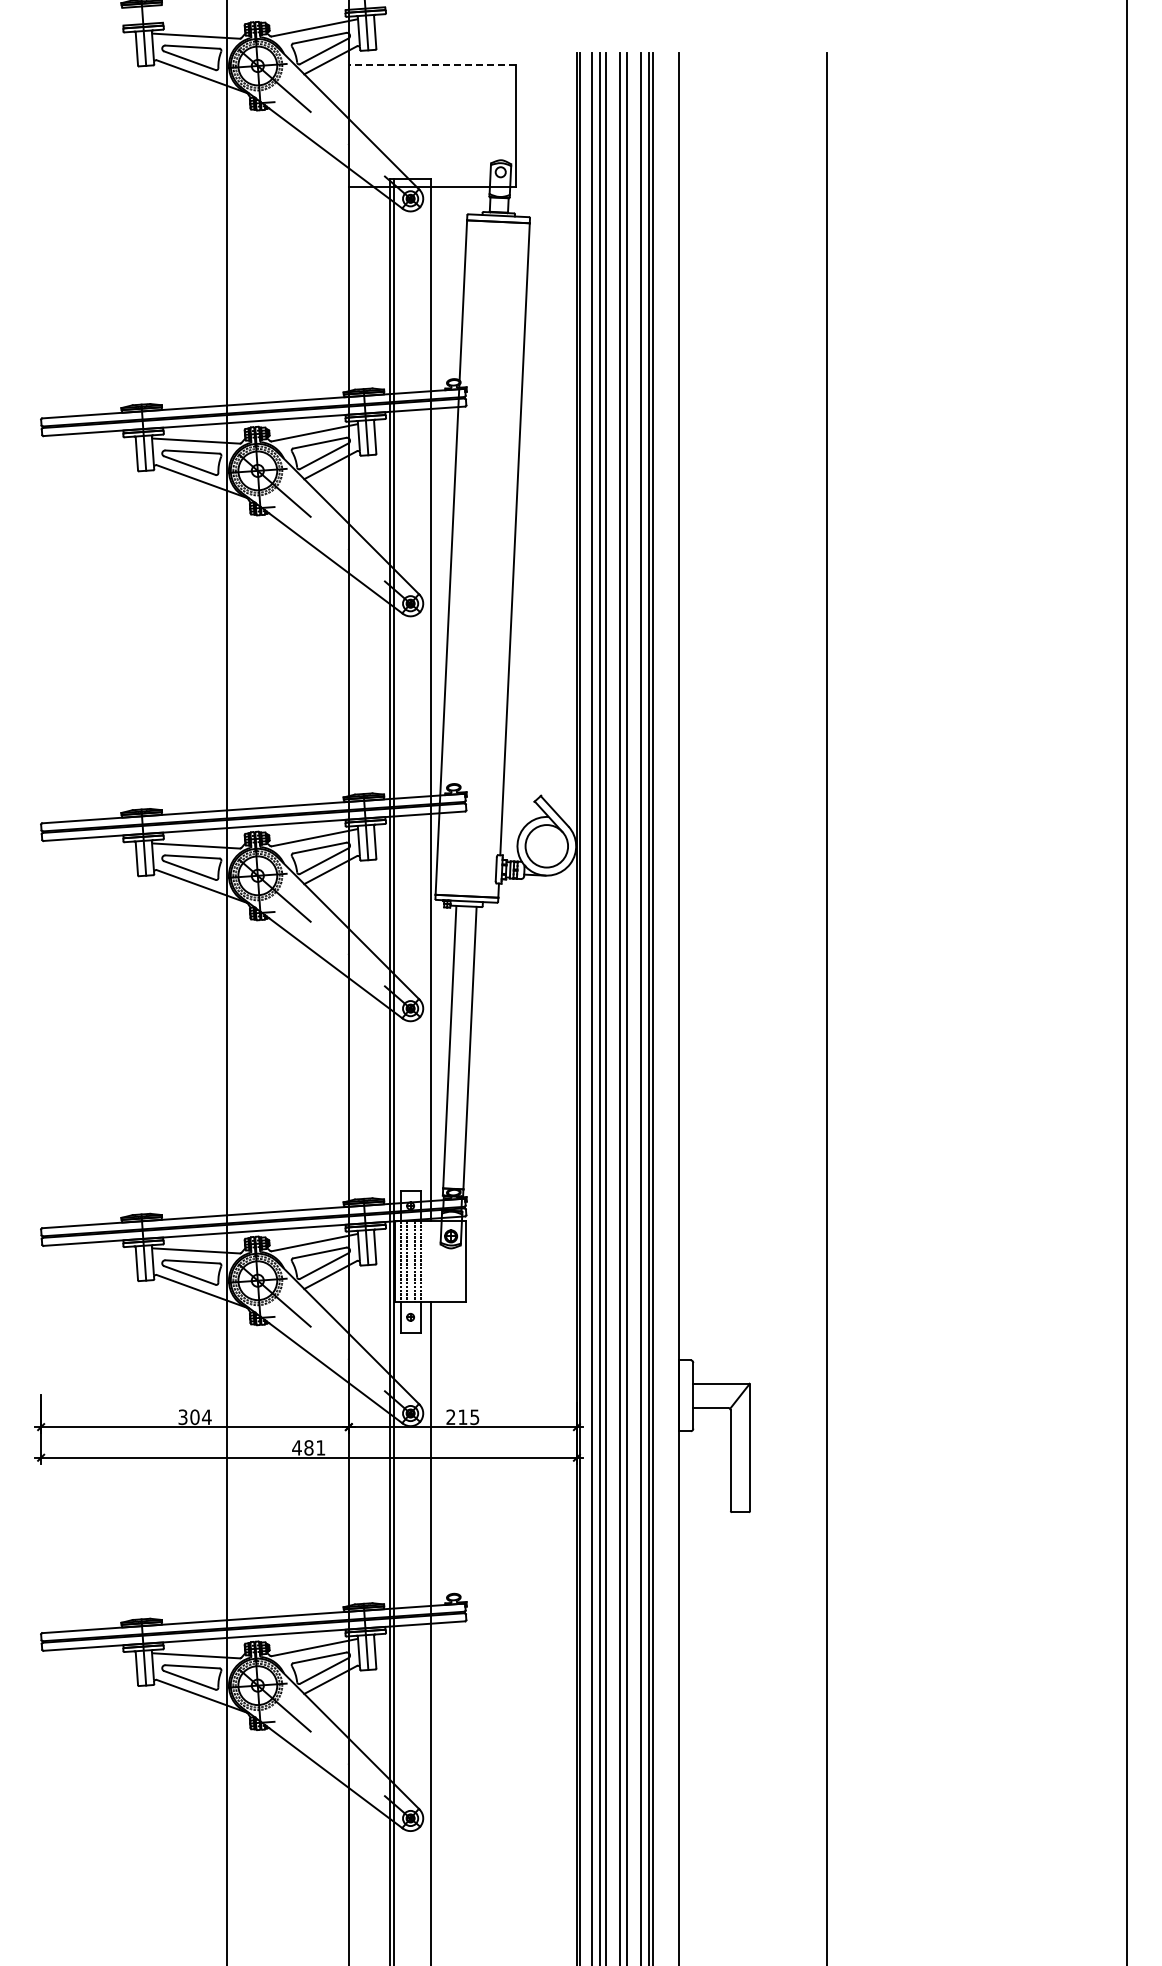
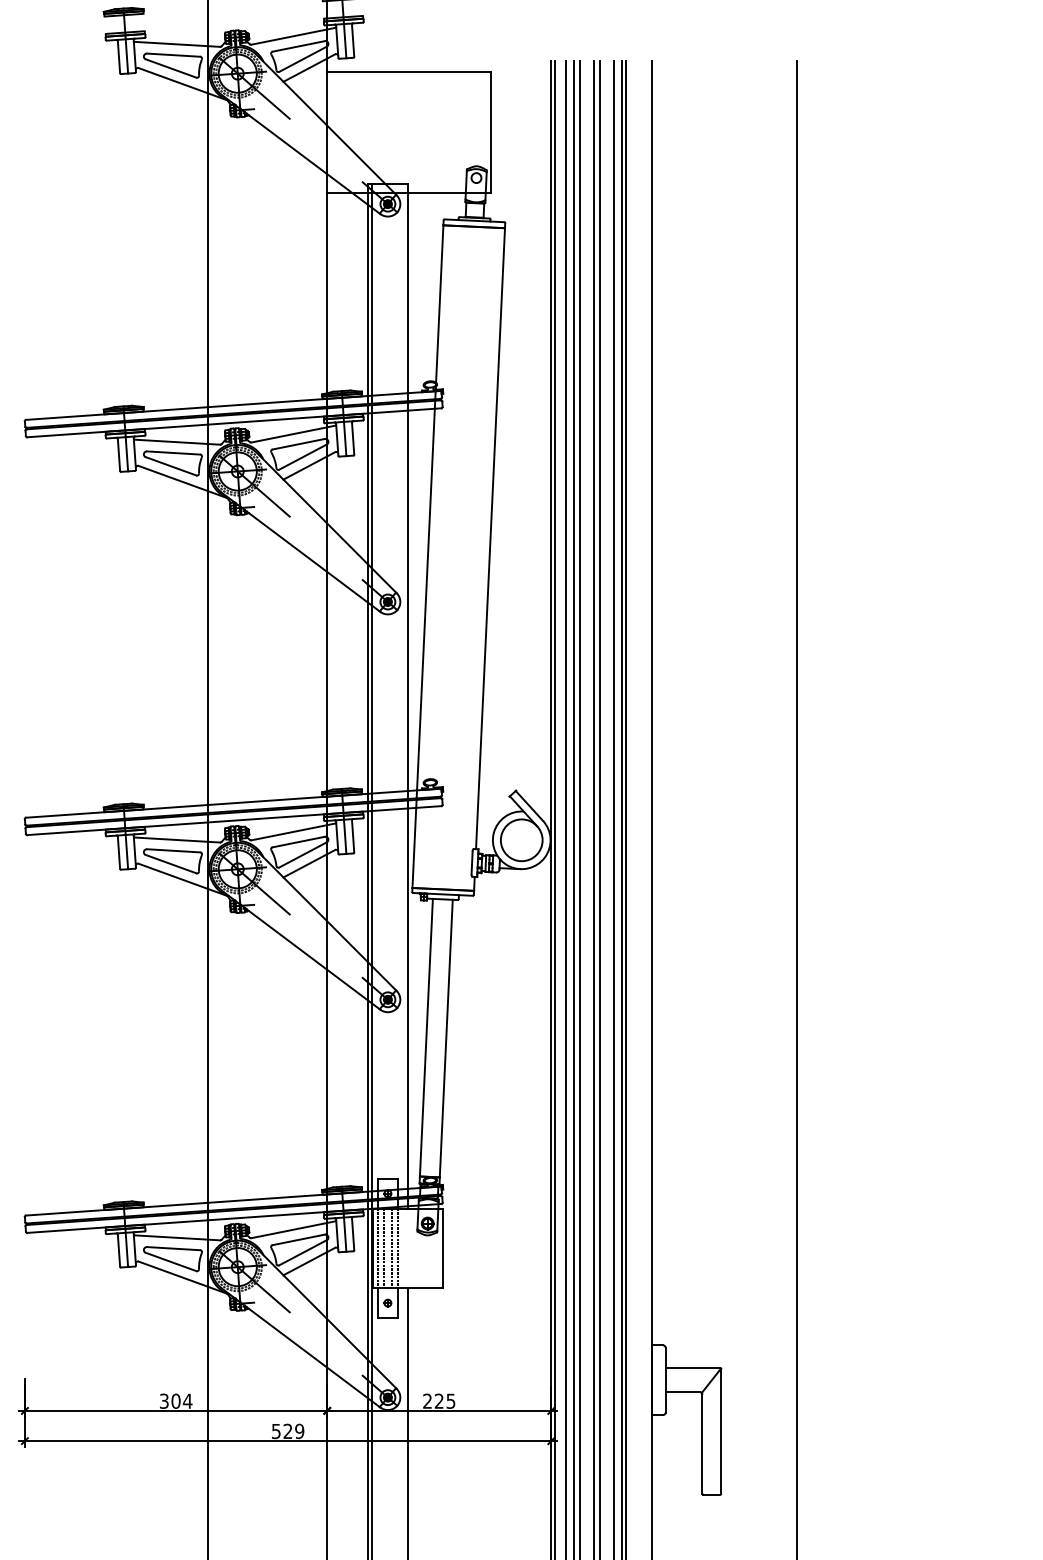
line: (432, 64) -> (409, 72), dashed -> solid
text: (462, 1416) -> (438, 1400), 215 -> 225
text: (308, 1447) -> (287, 1430), 481 -> 529

